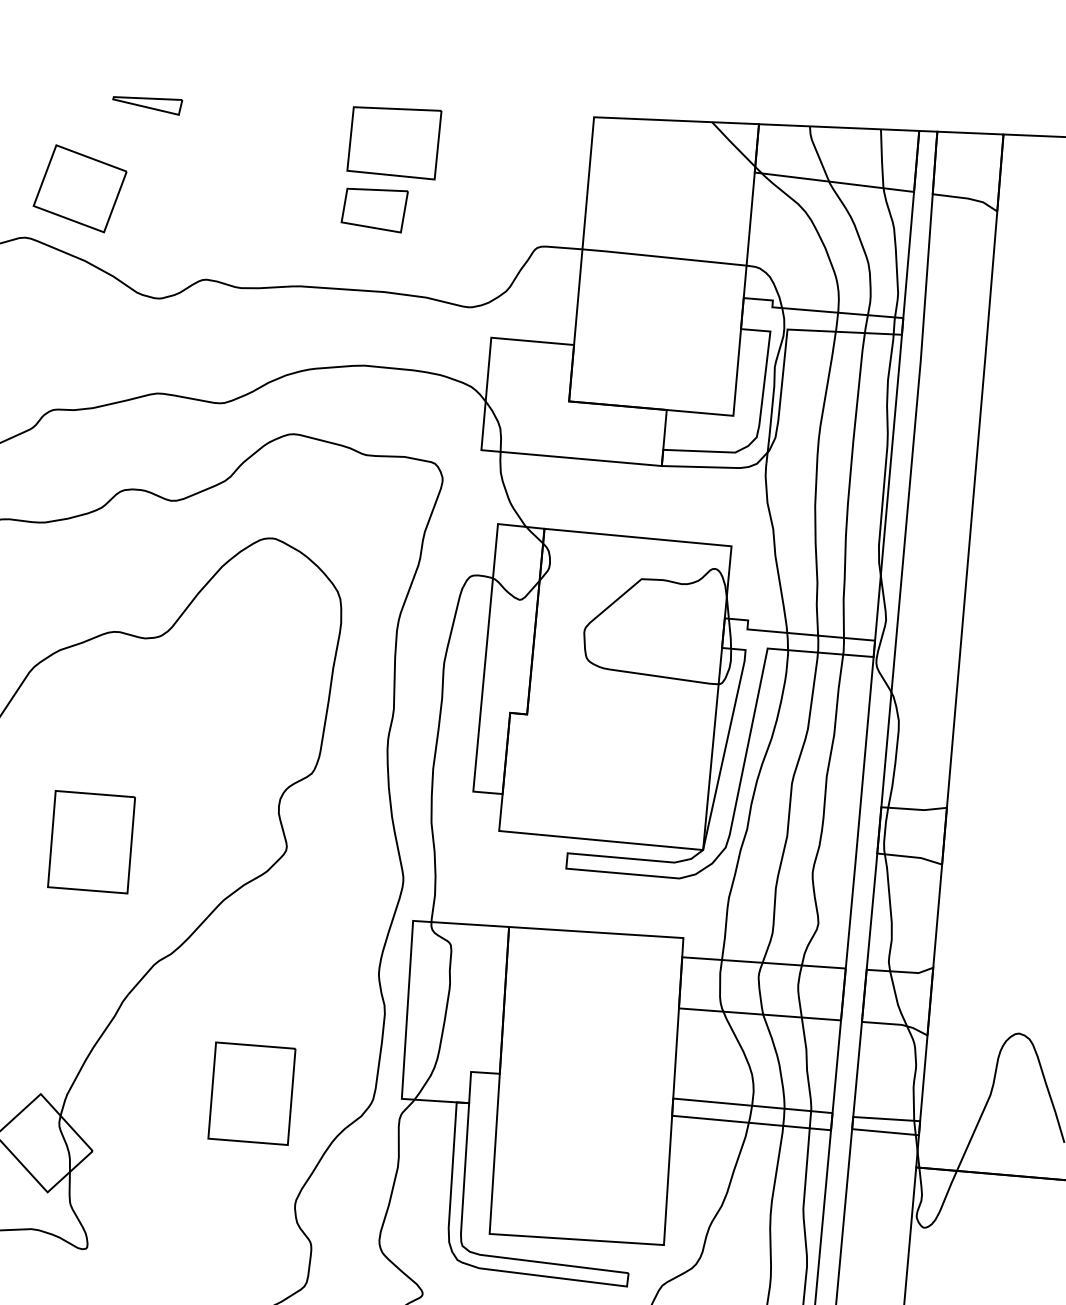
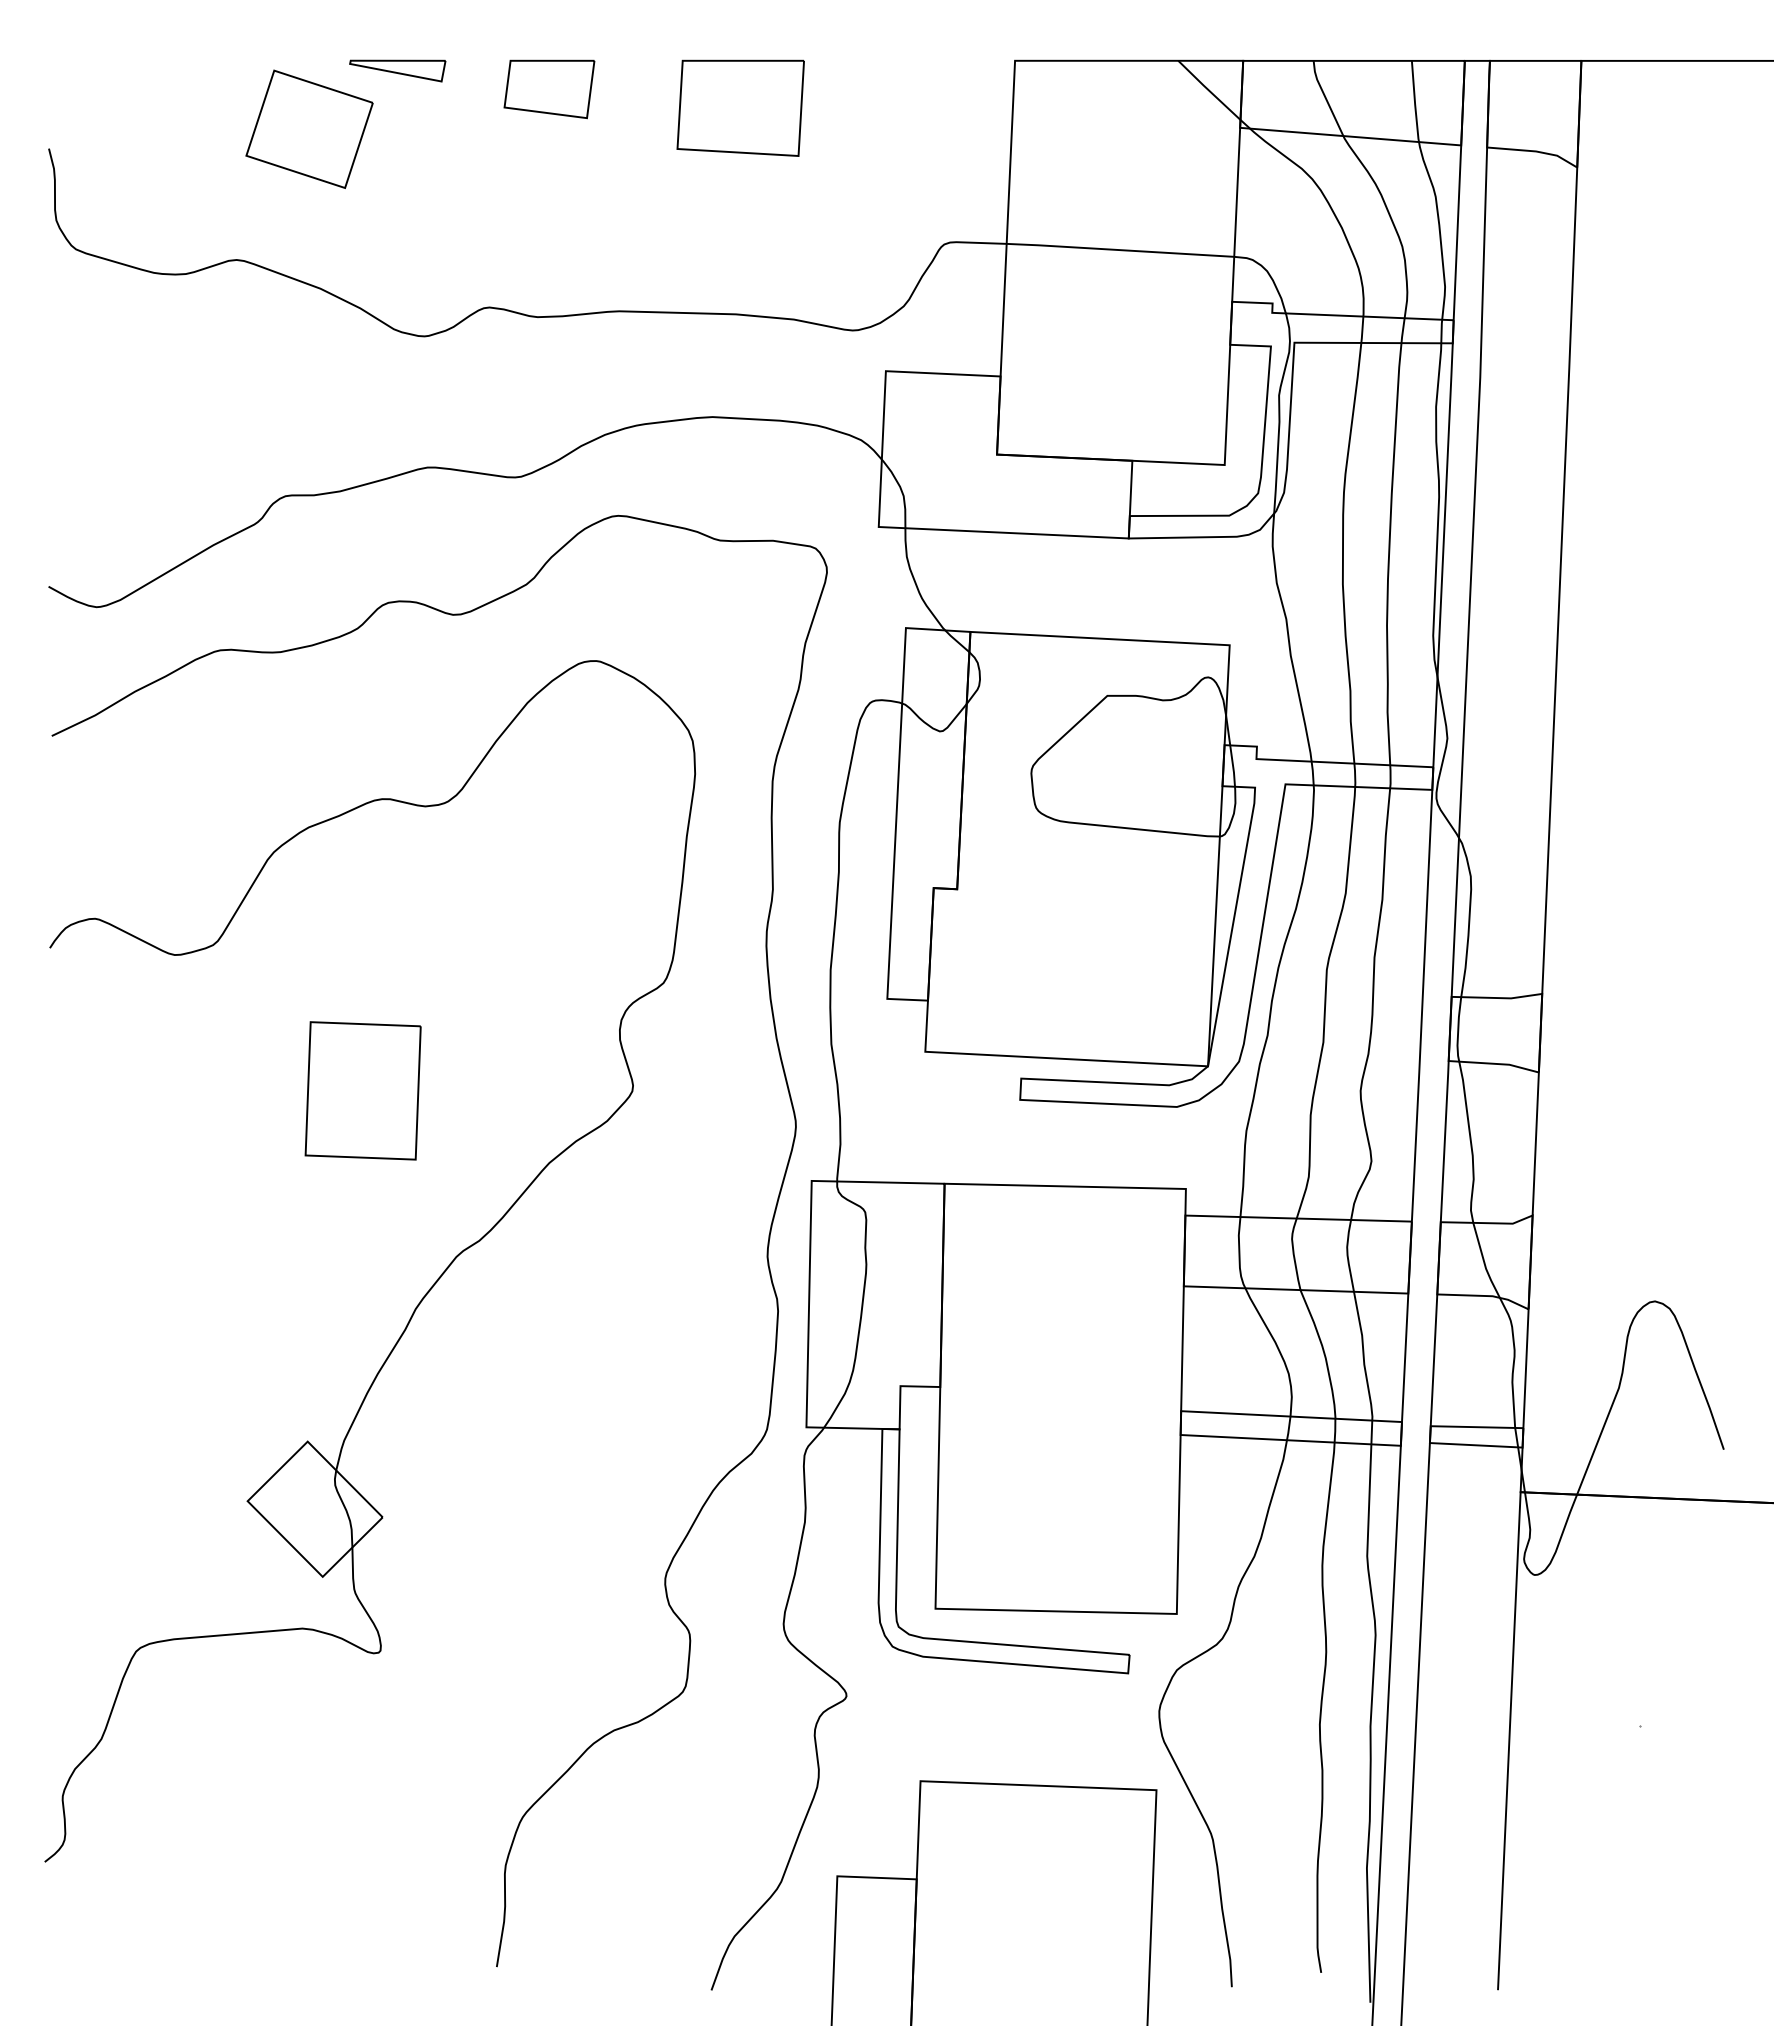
part: (80, 188) -> (309, 128), moved
part: (374, 210) -> (549, 89), moved
part: (251, 1093) -> (598, 1428), removed

